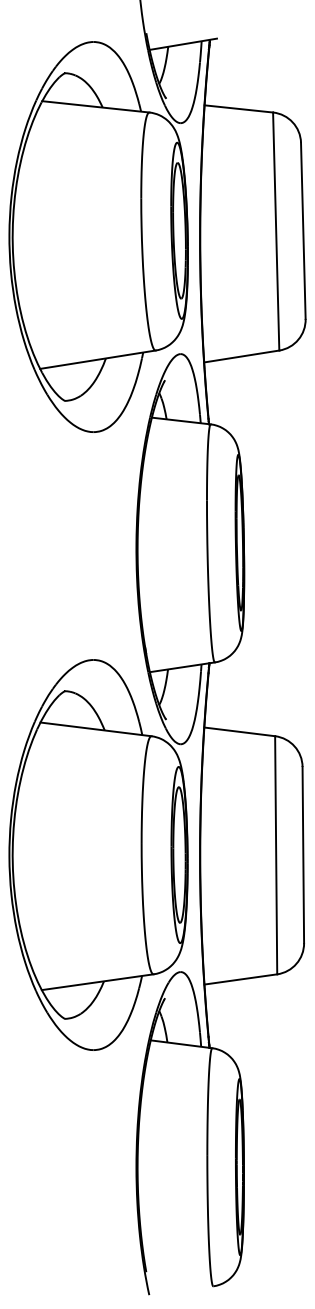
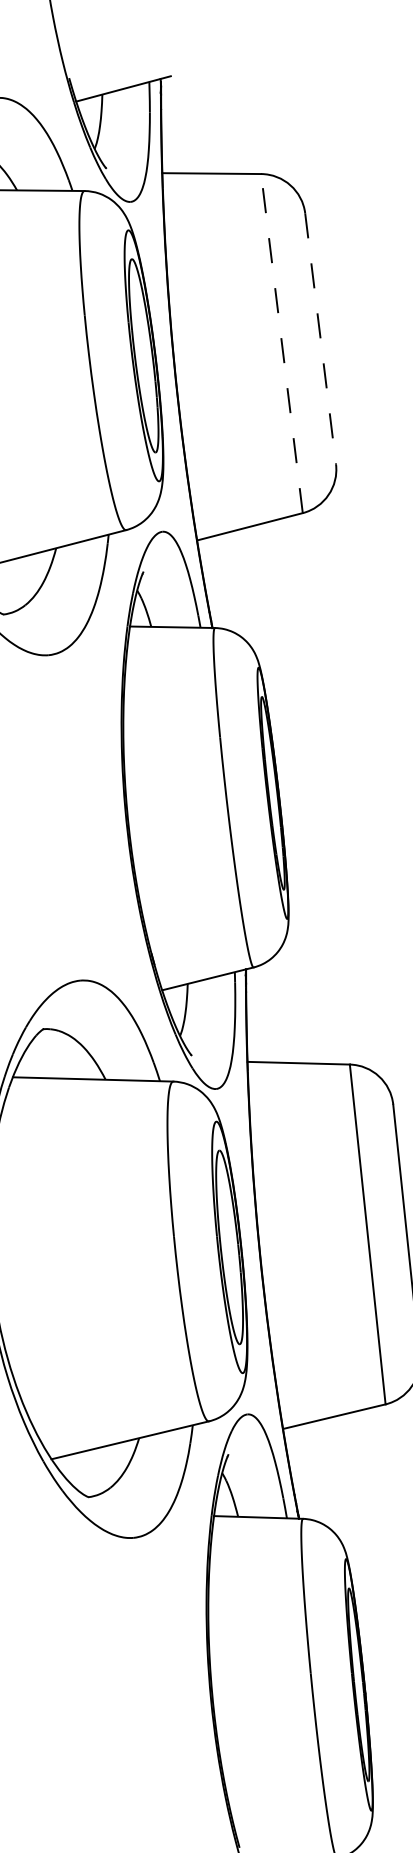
line: (276, 231) -> (282, 343), solid -> dashed
line: (303, 231) -> (320, 339), solid -> dashed

